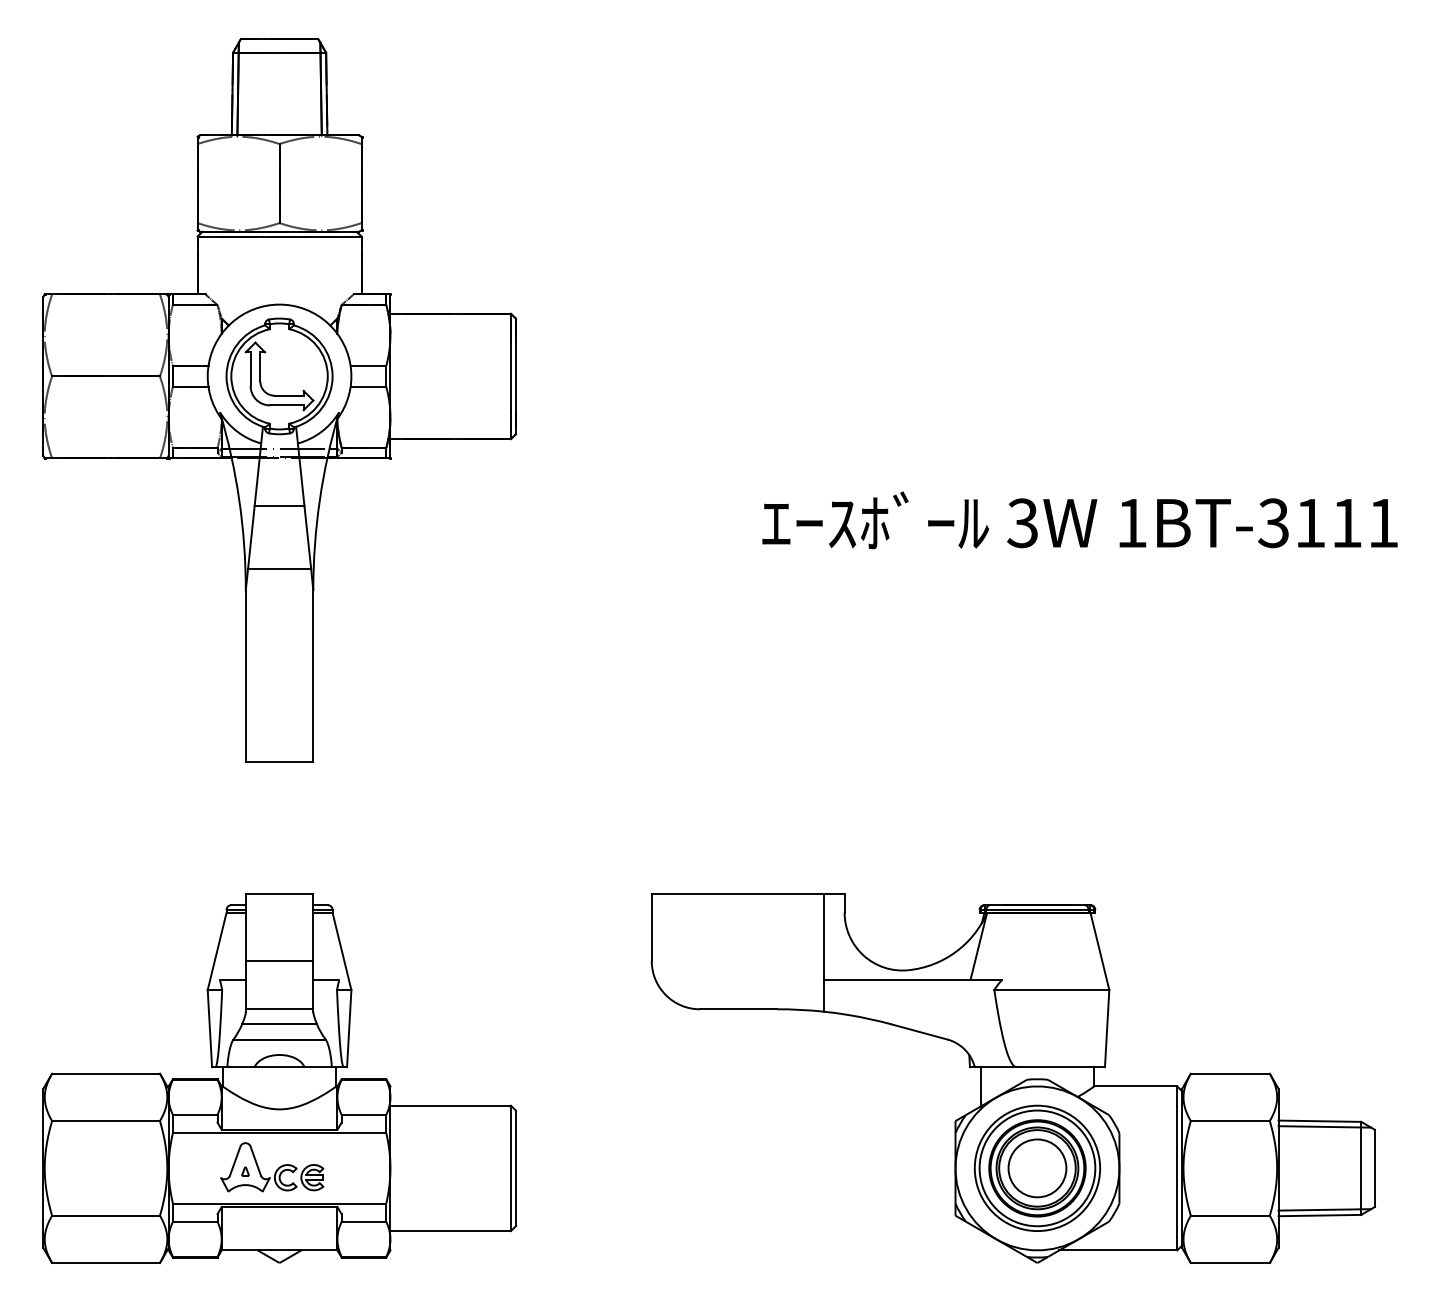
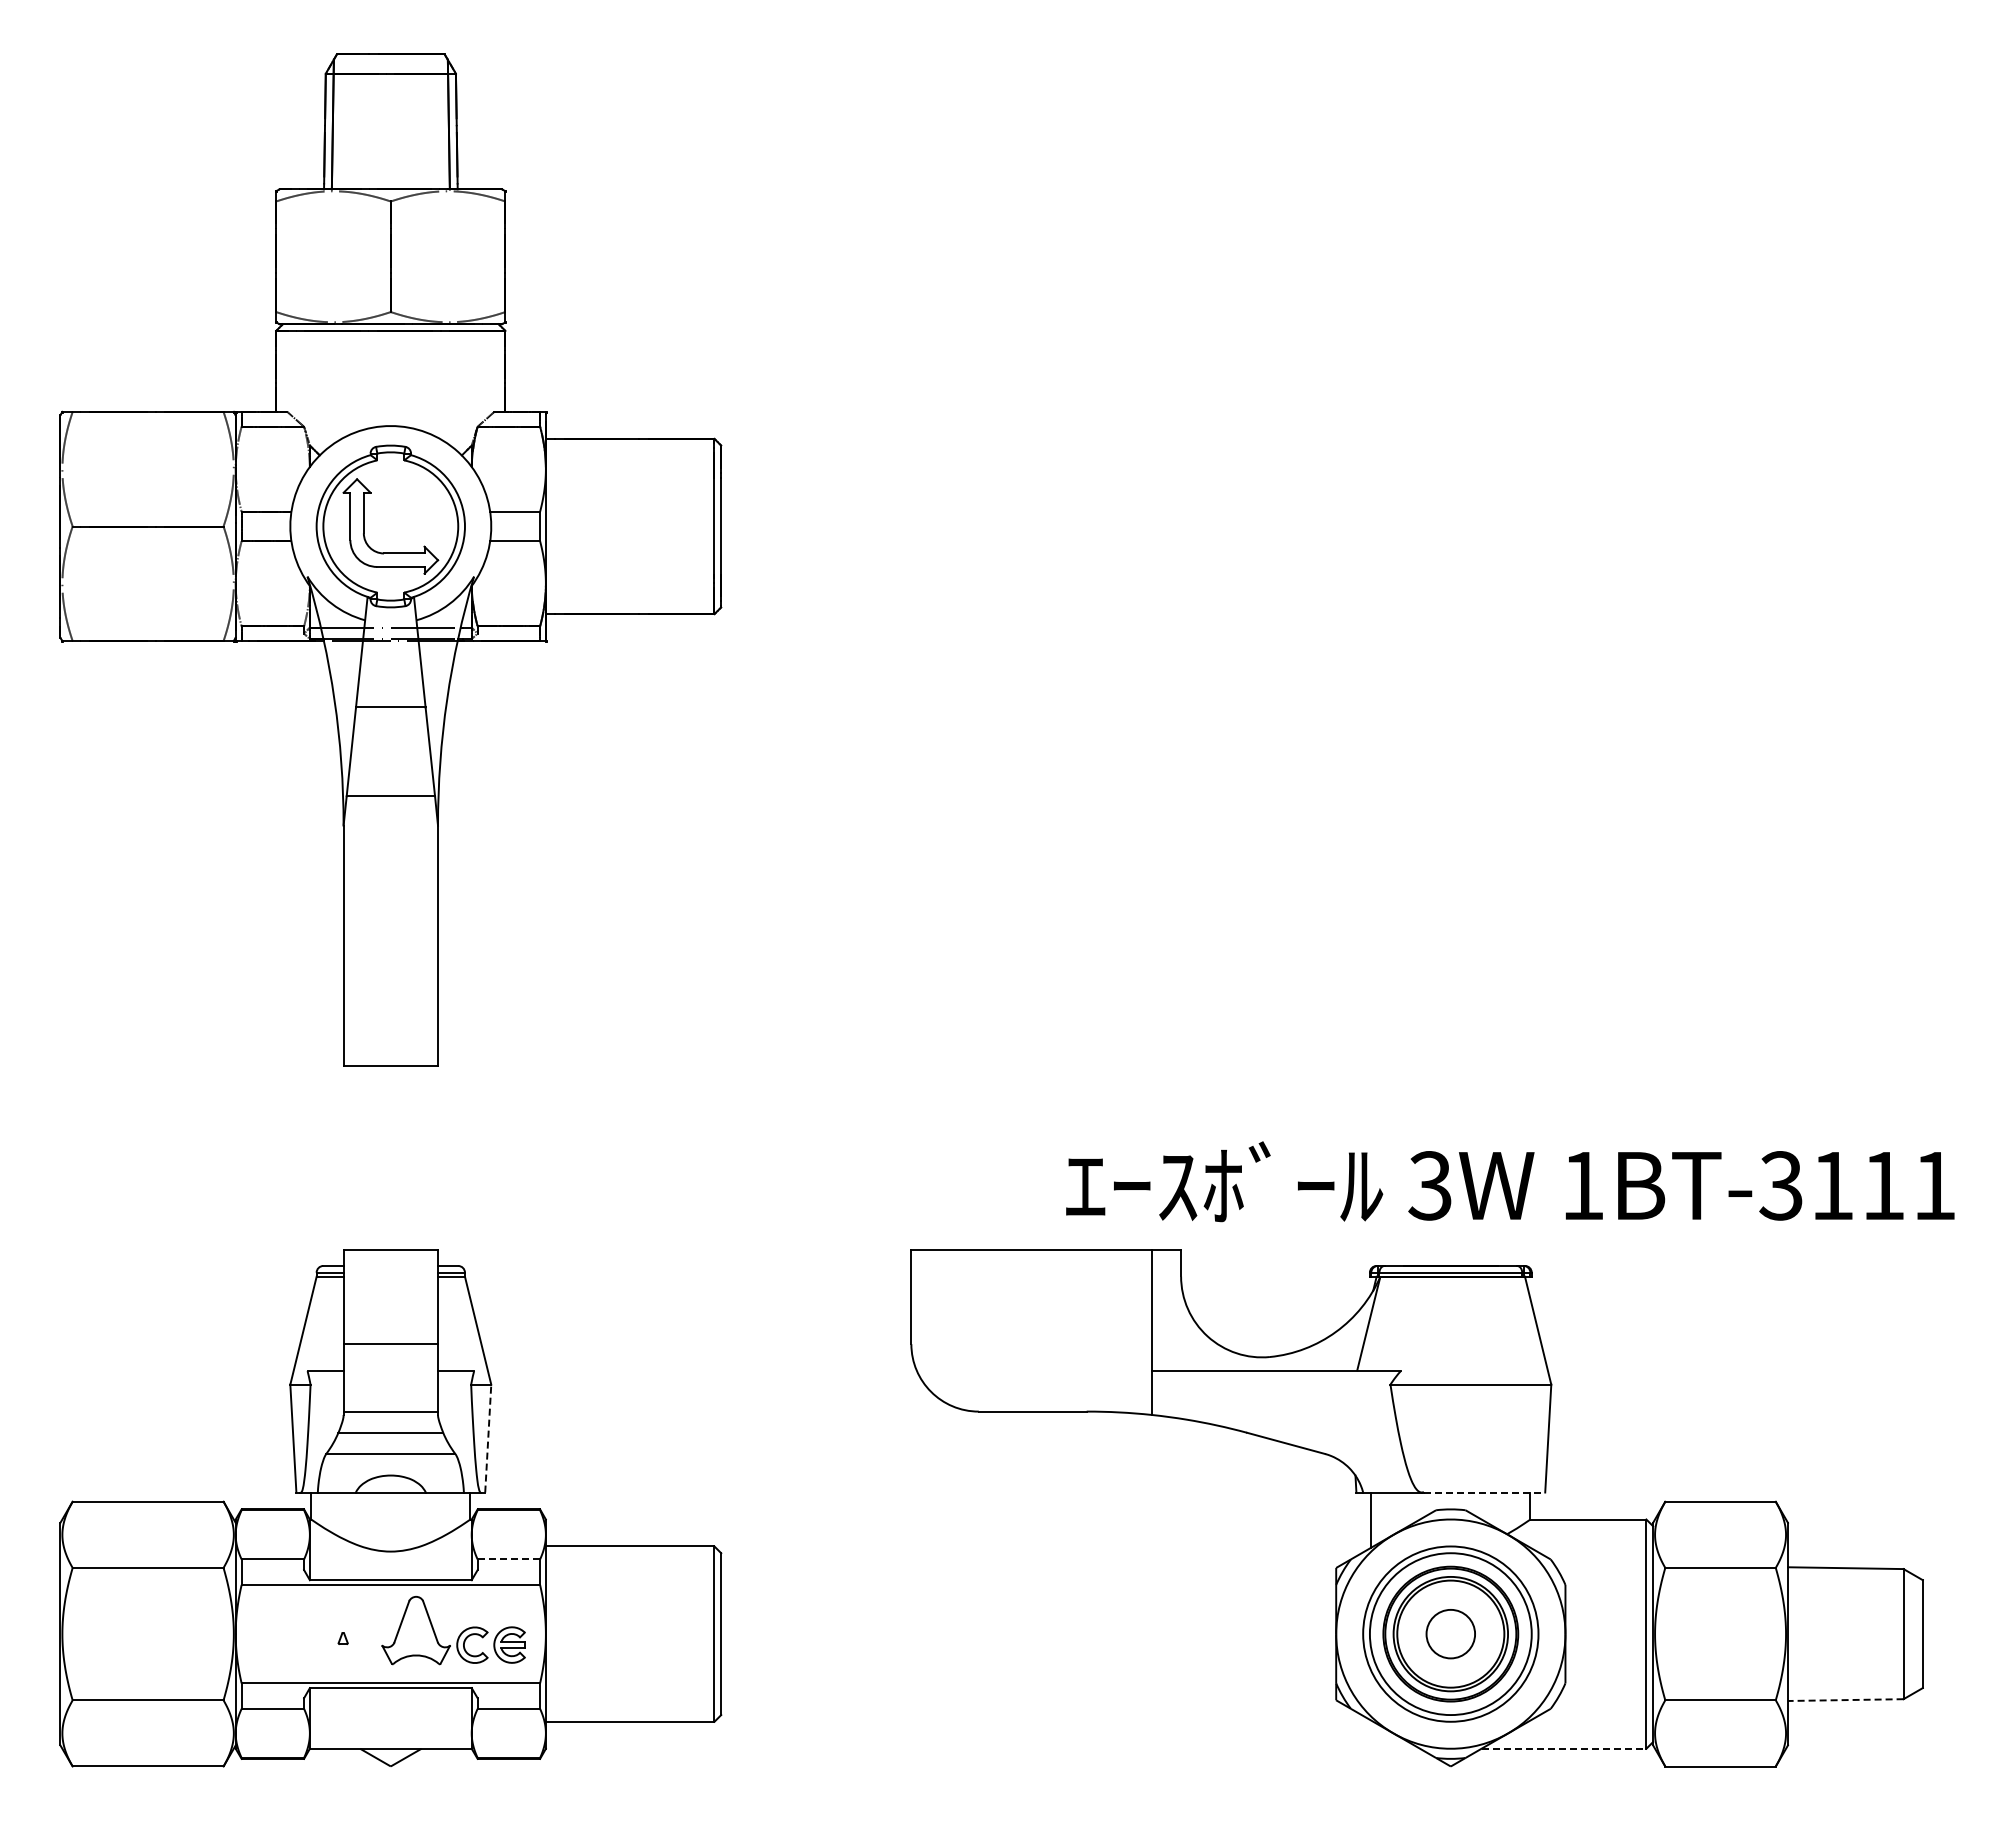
text: (1080, 520) -> (1510, 1181), moved
line: (349, 1028) -> (488, 1438), solid -> dashed
line: (1061, 1067) -> (1484, 1492), solid -> dashed
line: (364, 1115) -> (509, 1559), solid -> dashed
line: (1324, 1127) -> (1852, 1576), removed
circle: (1037, 1167) -> (1450, 1633), size x0.6
part: (276, 1170) -> (459, 1634), moved
line: (1324, 1210) -> (1852, 1692), removed
line: (1319, 1215) -> (1845, 1700), solid -> dashed
line: (1118, 1250) -> (1564, 1748), solid -> dashed

